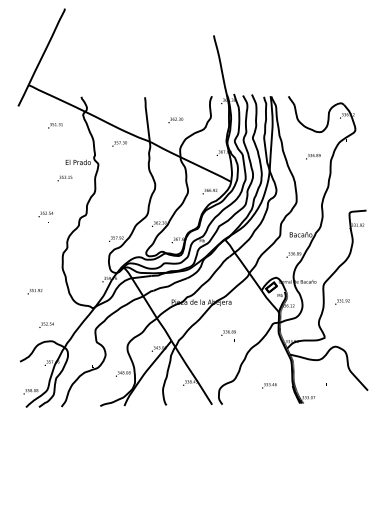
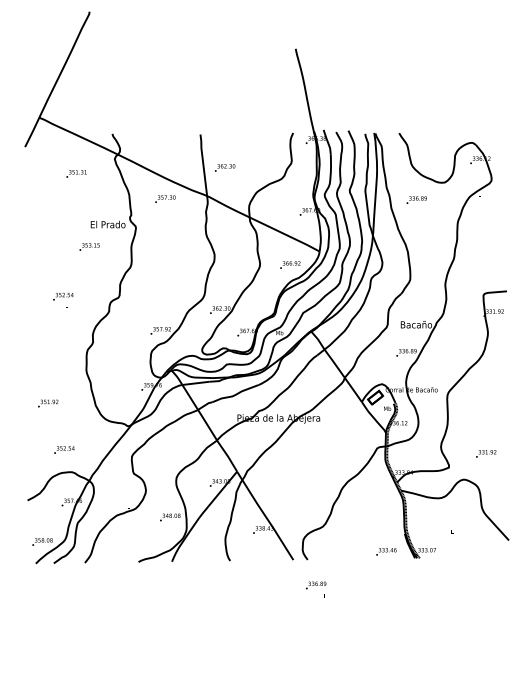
text: (175, 120) -> (224, 168), moved
text: (313, 156) -> (417, 199), moved
text: (342, 301) -> (486, 453), moved
text: (228, 335) -> (316, 588), moved
text: (269, 385) -> (386, 551), moved

